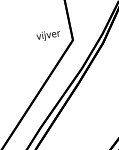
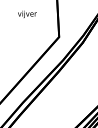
text: (48, 34) -> (27, 13), moved

